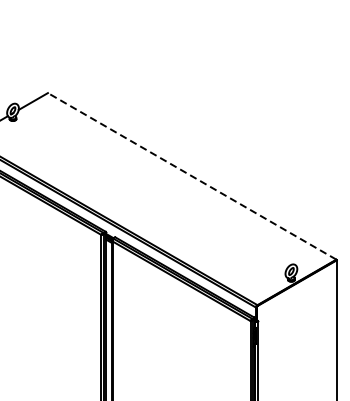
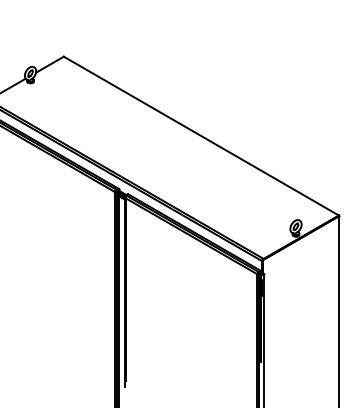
line: (192, 176) -> (201, 136), dashed -> solid

